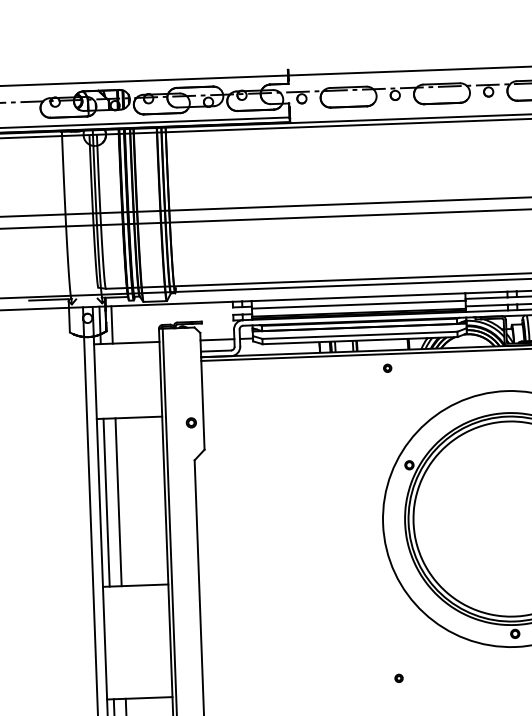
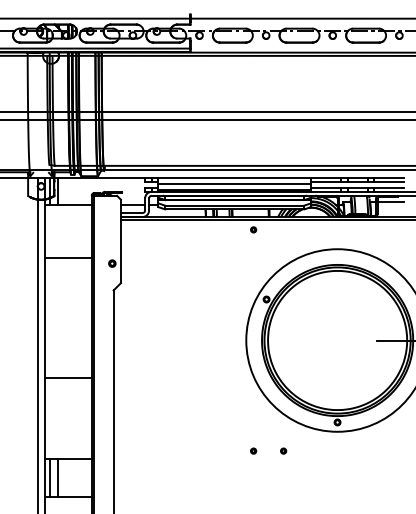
line: (118, 502) -> (58, 318), removed
line: (106, 503) -> (49, 318), removed
part: (440, 675) -> (283, 450), added

